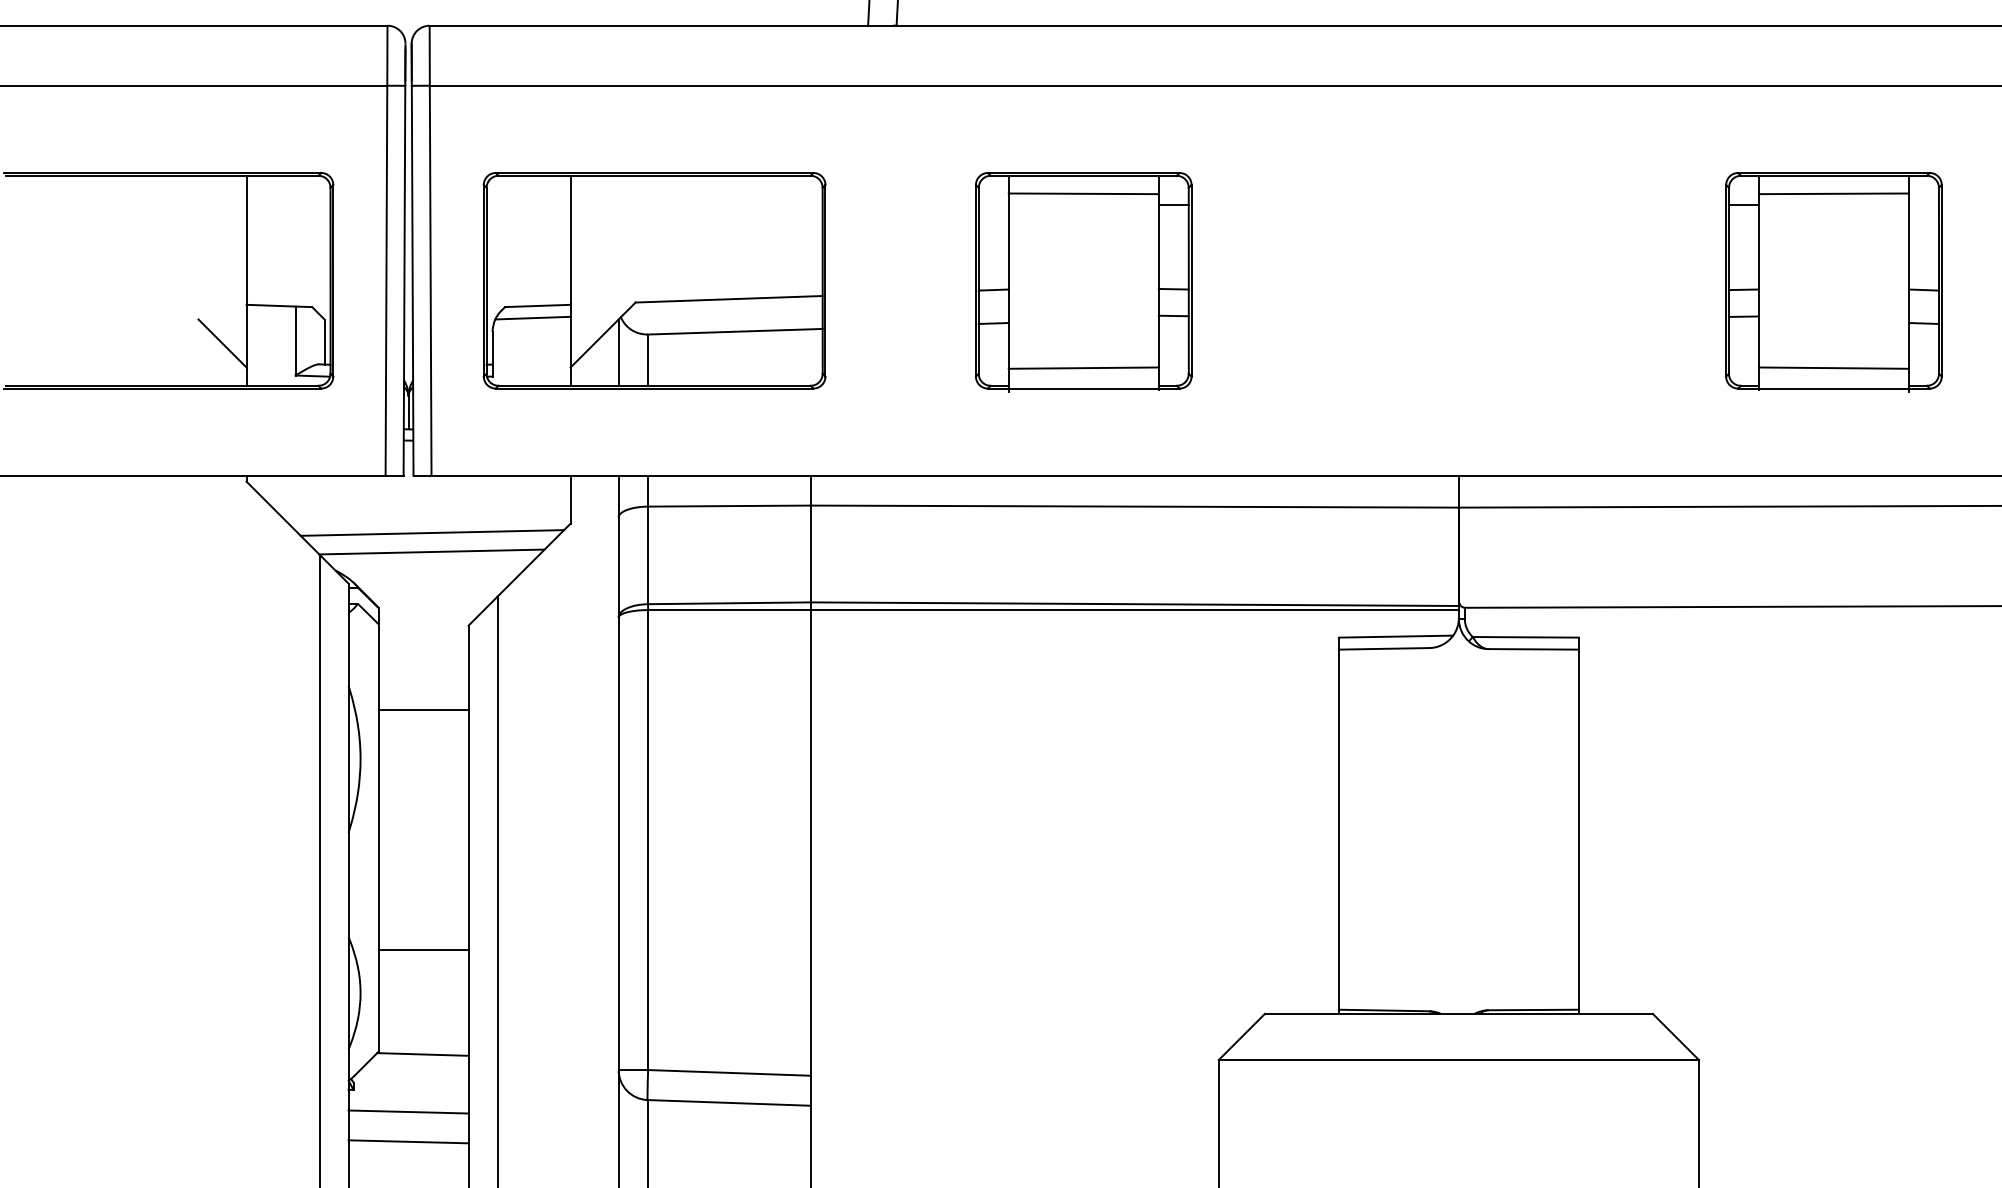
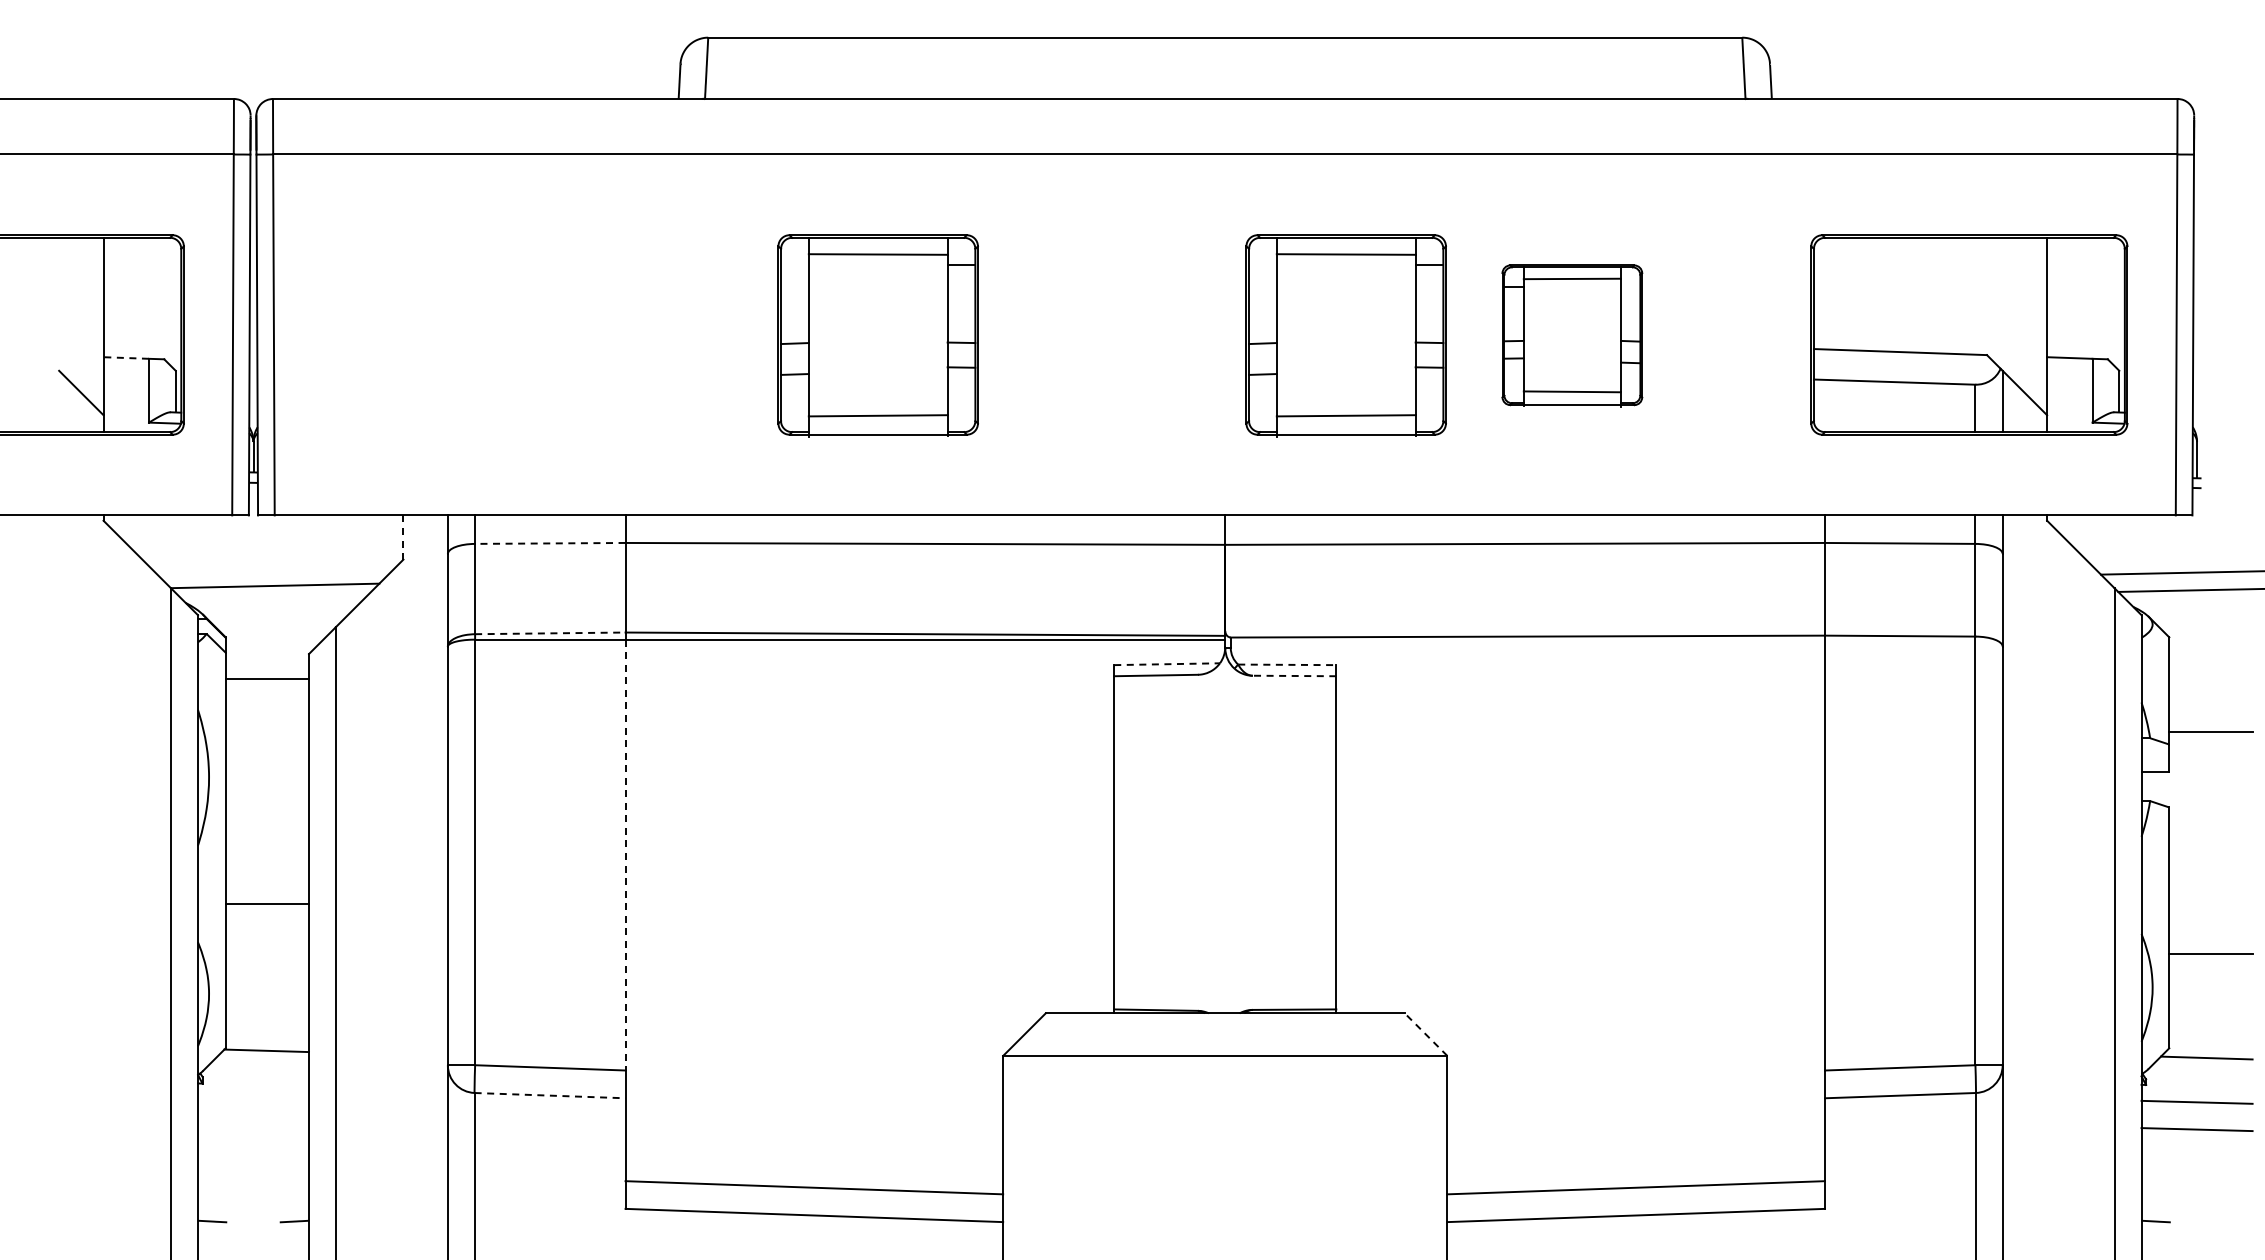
part: (655, 280) -> (481, 334), removed
part: (1588, 281) -> (1345, 335), added
part: (1834, 281) -> (1572, 335), size x0.7
line: (271, 306) -> (126, 358), solid -> dashed
line: (570, 500) -> (403, 538), solid -> dashed
line: (728, 506) -> (549, 543), solid -> dashed
line: (432, 532) -> (275, 567), removed
line: (729, 603) -> (550, 633), solid -> dashed
line: (1396, 636) -> (1167, 664), solid -> dashed
line: (1526, 636) -> (1287, 664), solid -> dashed
line: (1533, 648) -> (1294, 675), solid -> dashed
line: (423, 709) -> (267, 678), moved
line: (810, 843) -> (625, 855), solid -> dashed
line: (423, 949) -> (267, 903), moved
line: (1675, 1036) -> (1425, 1034), solid -> dashed
line: (729, 1102) -> (550, 1095), solid -> dashed
line: (408, 1111) -> (253, 1103), removed
line: (408, 1141) -> (253, 1131), removed

